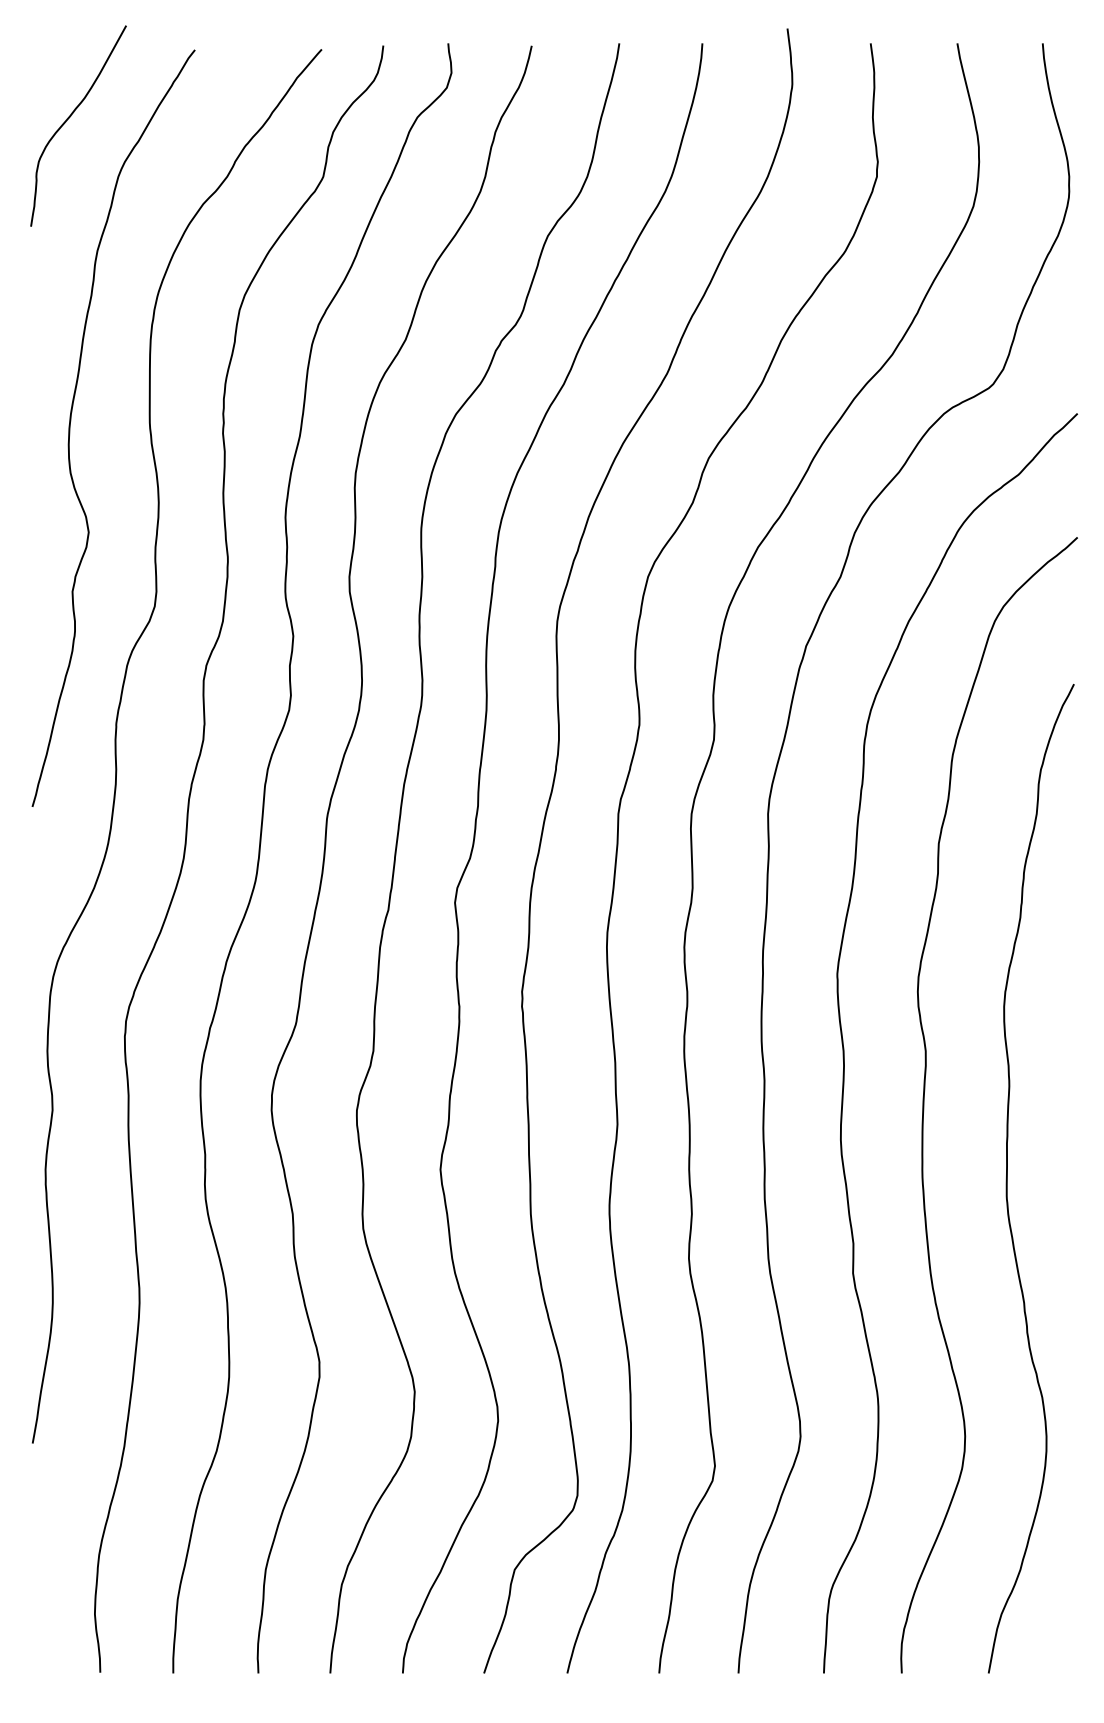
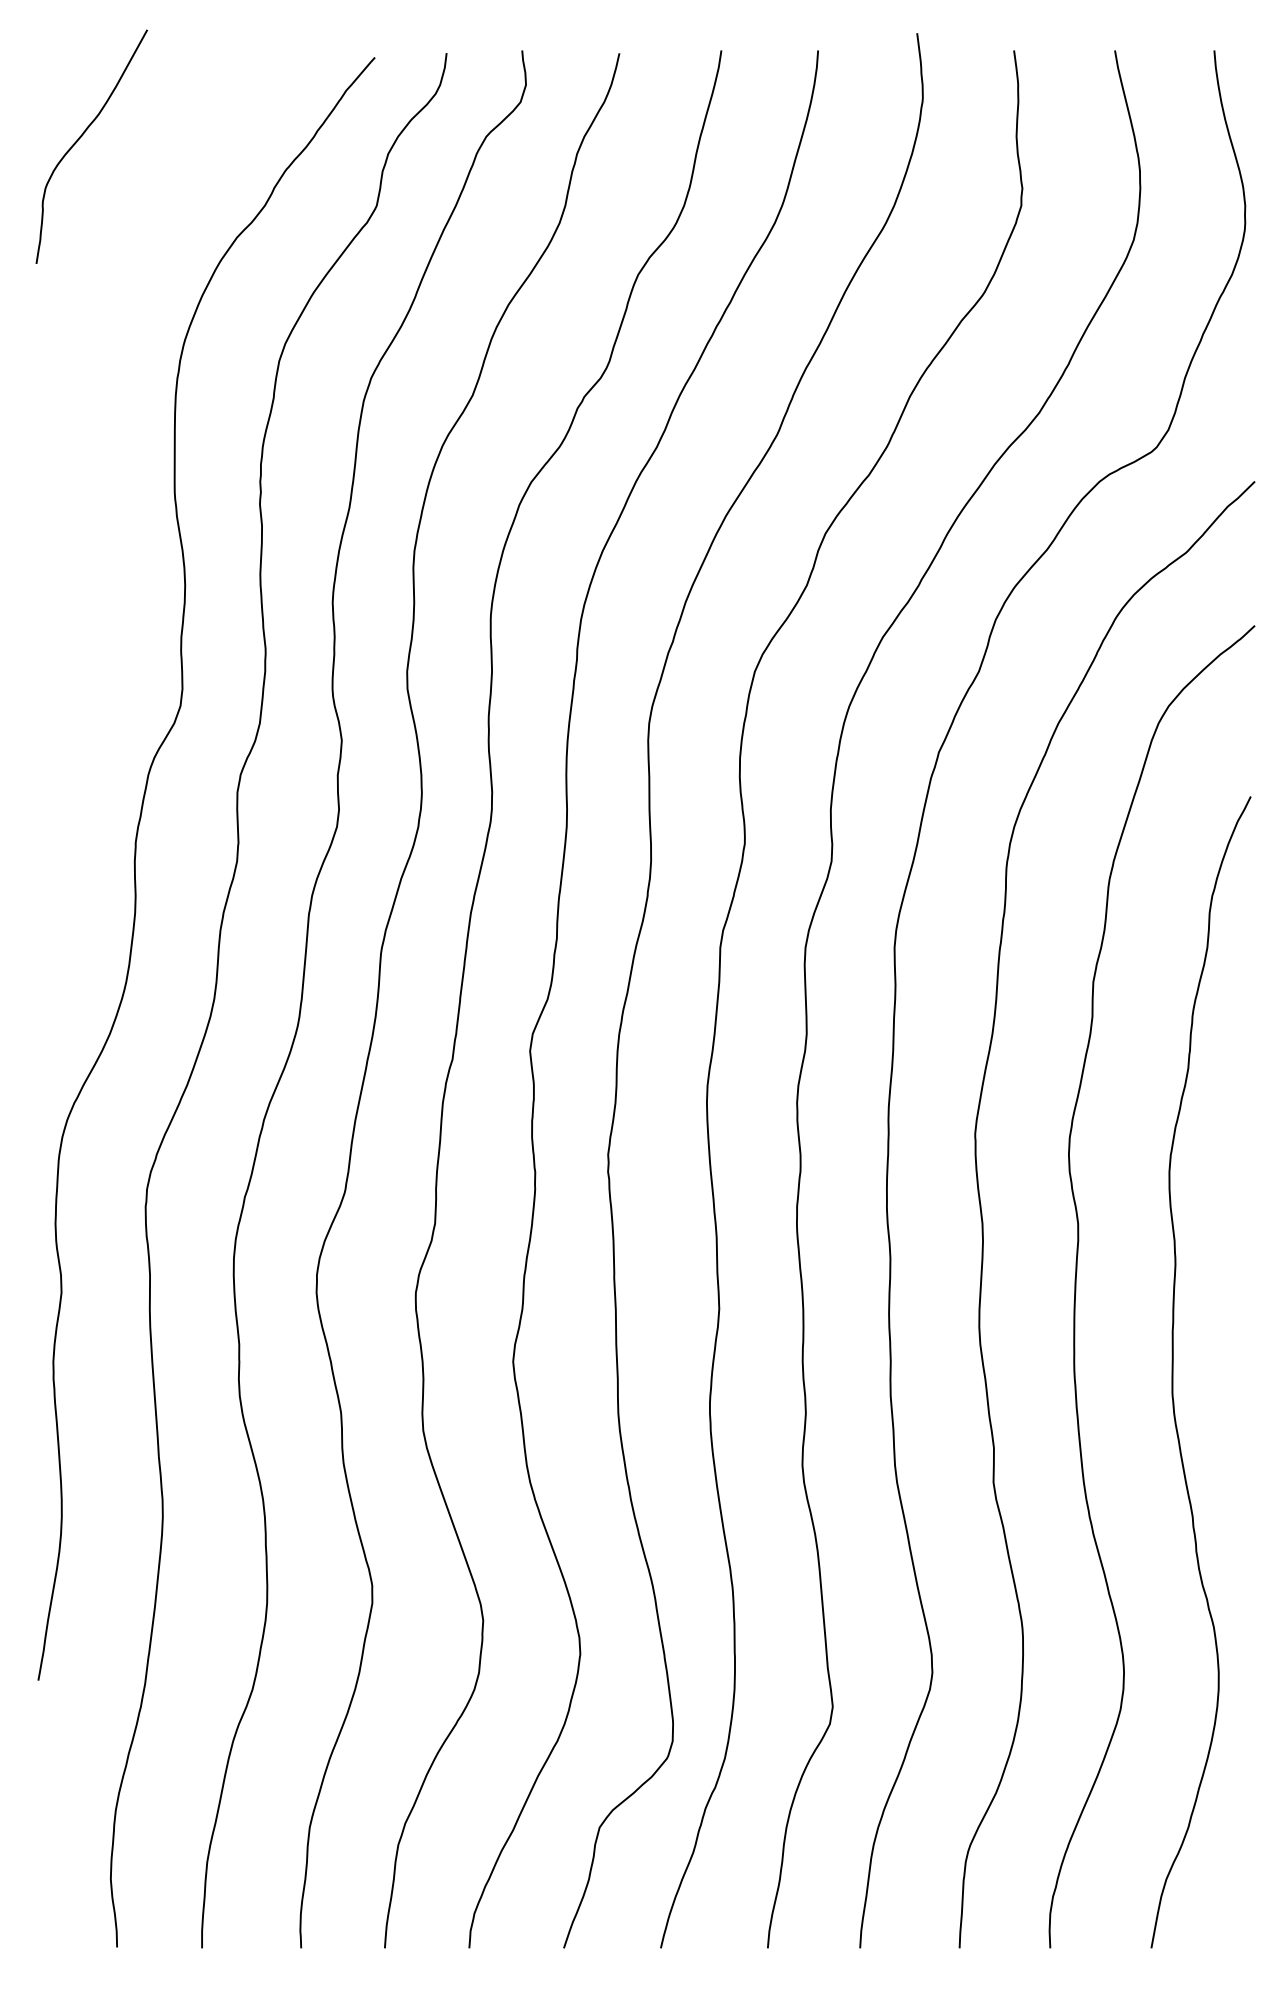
curve: (71, 420) -> (83, 489), removed

